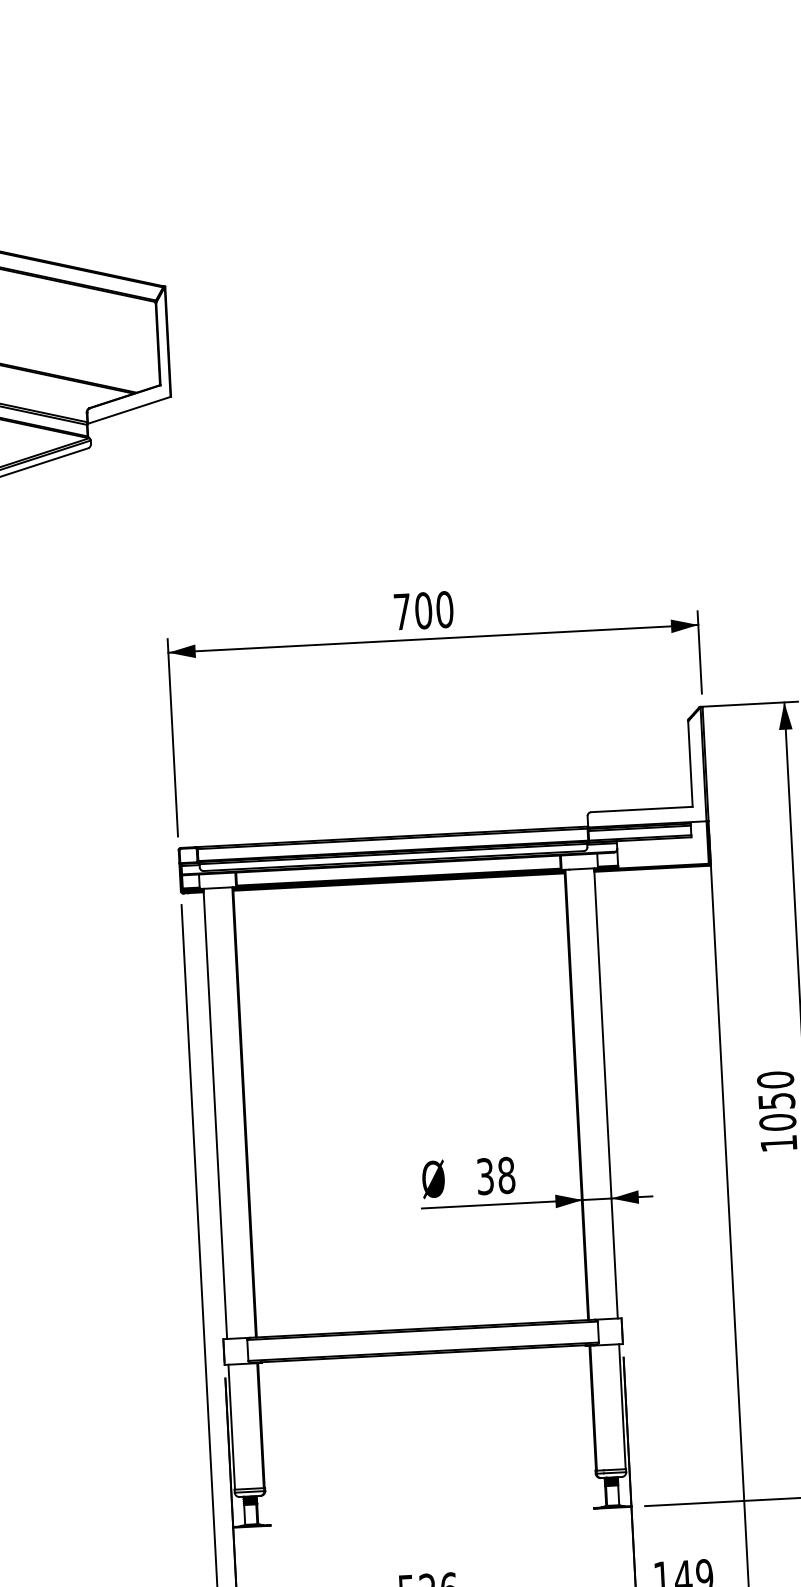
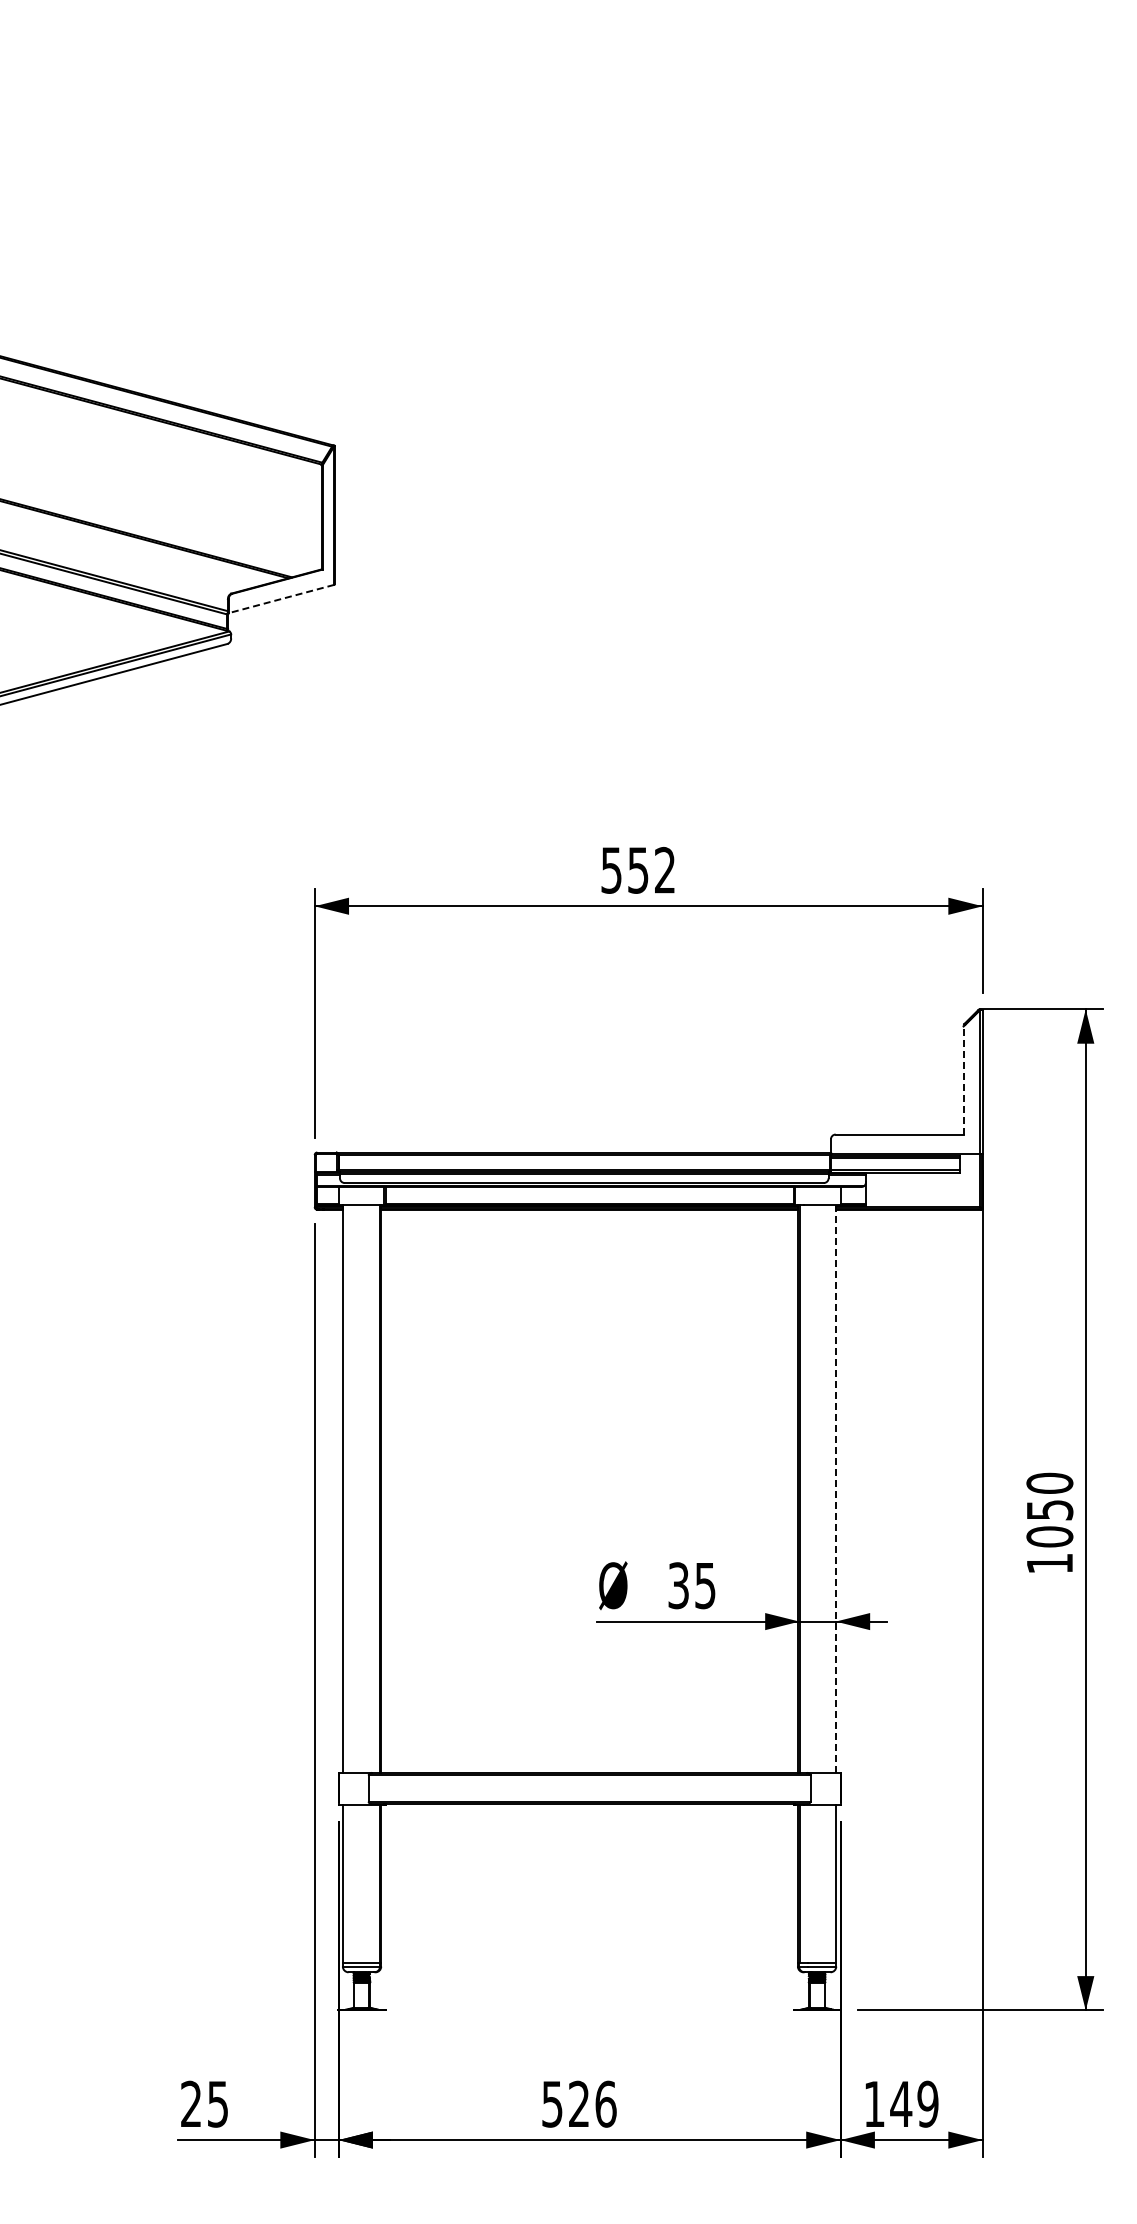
line: (129, 410) -> (281, 599), solid -> dashed
text: (423, 610) -> (638, 869), 700 -> 552
line: (690, 763) -> (963, 1080), solid -> dashed
line: (605, 1093) -> (835, 1489), solid -> dashed
text: (506, 1175) -> (705, 1585), 38 -> 35

